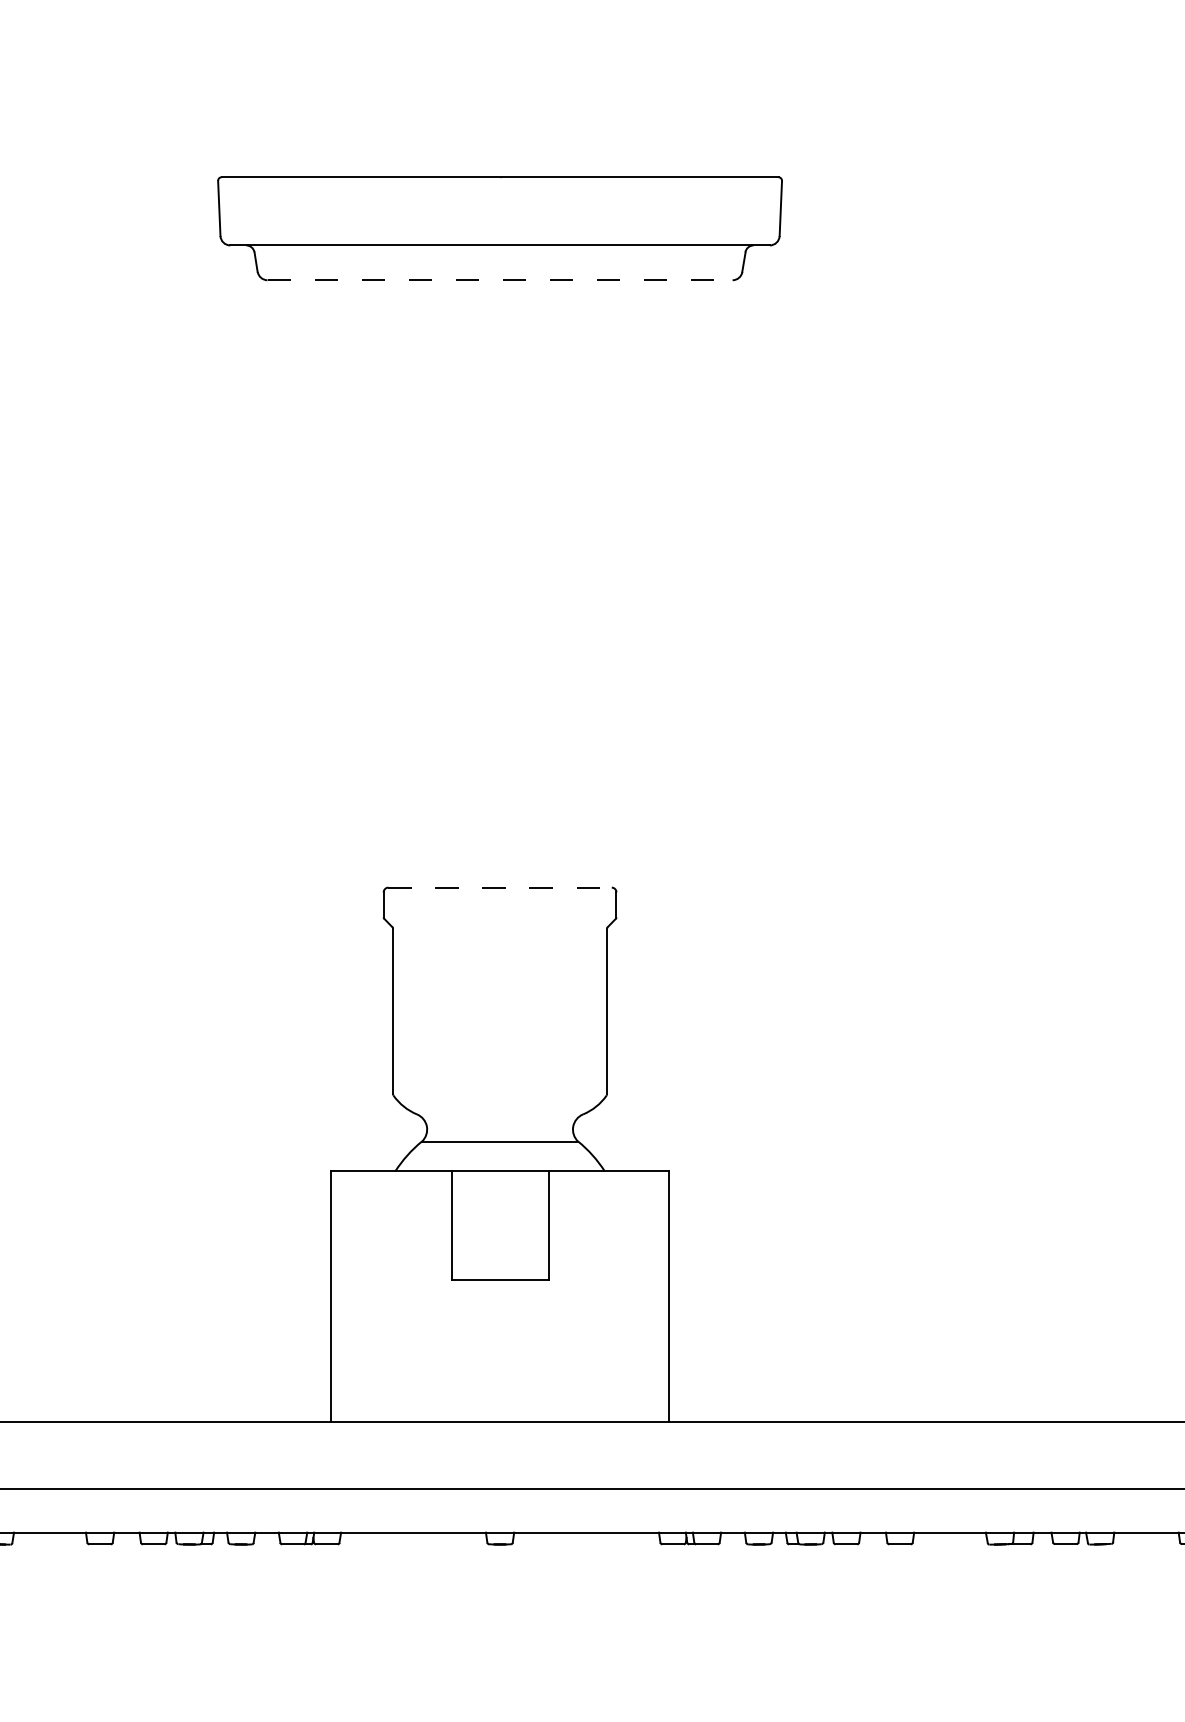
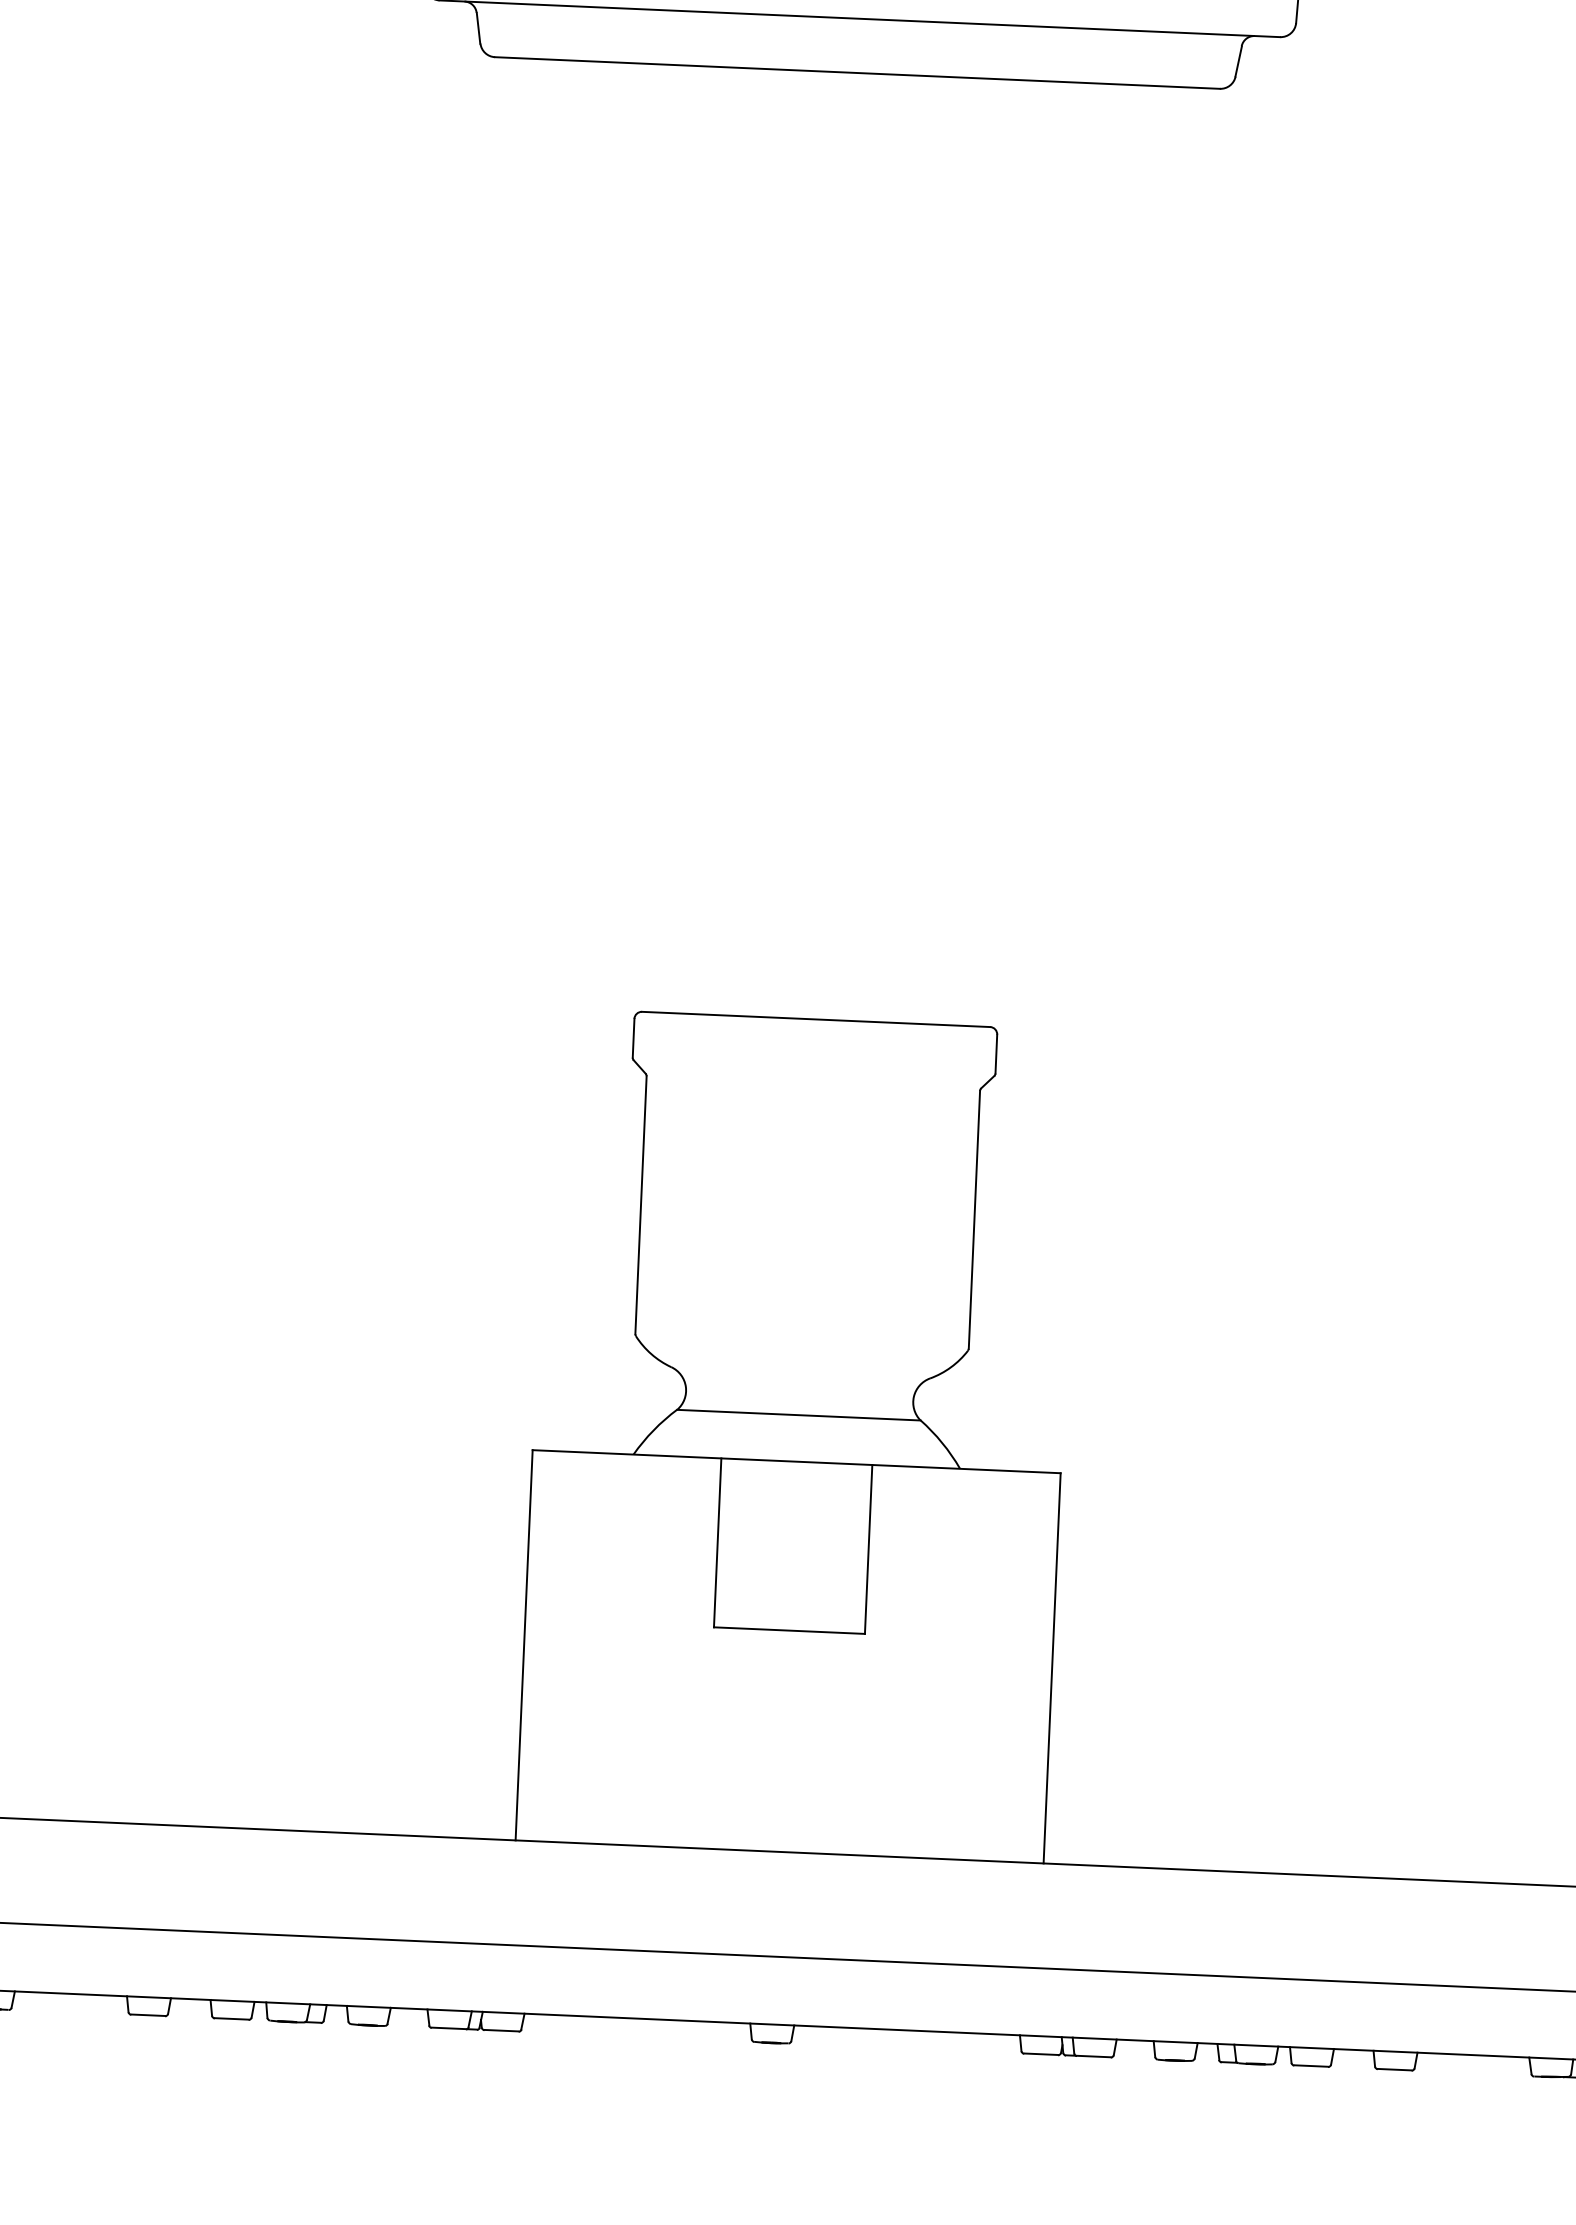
line: (500, 280) -> (858, 73), dashed -> solid
line: (500, 887) -> (816, 1019), dashed -> solid

